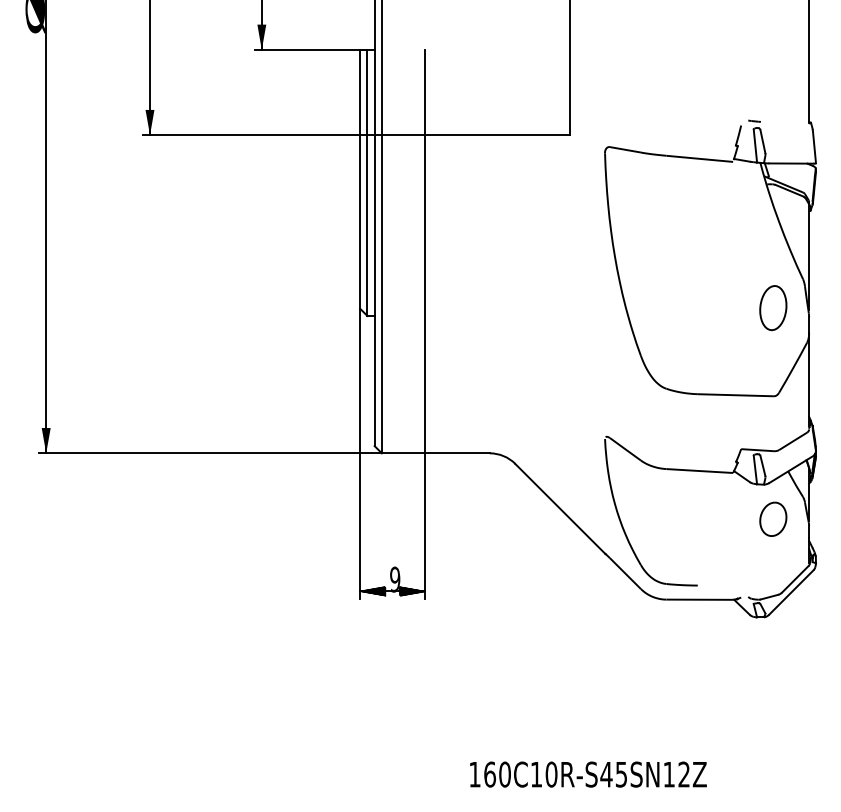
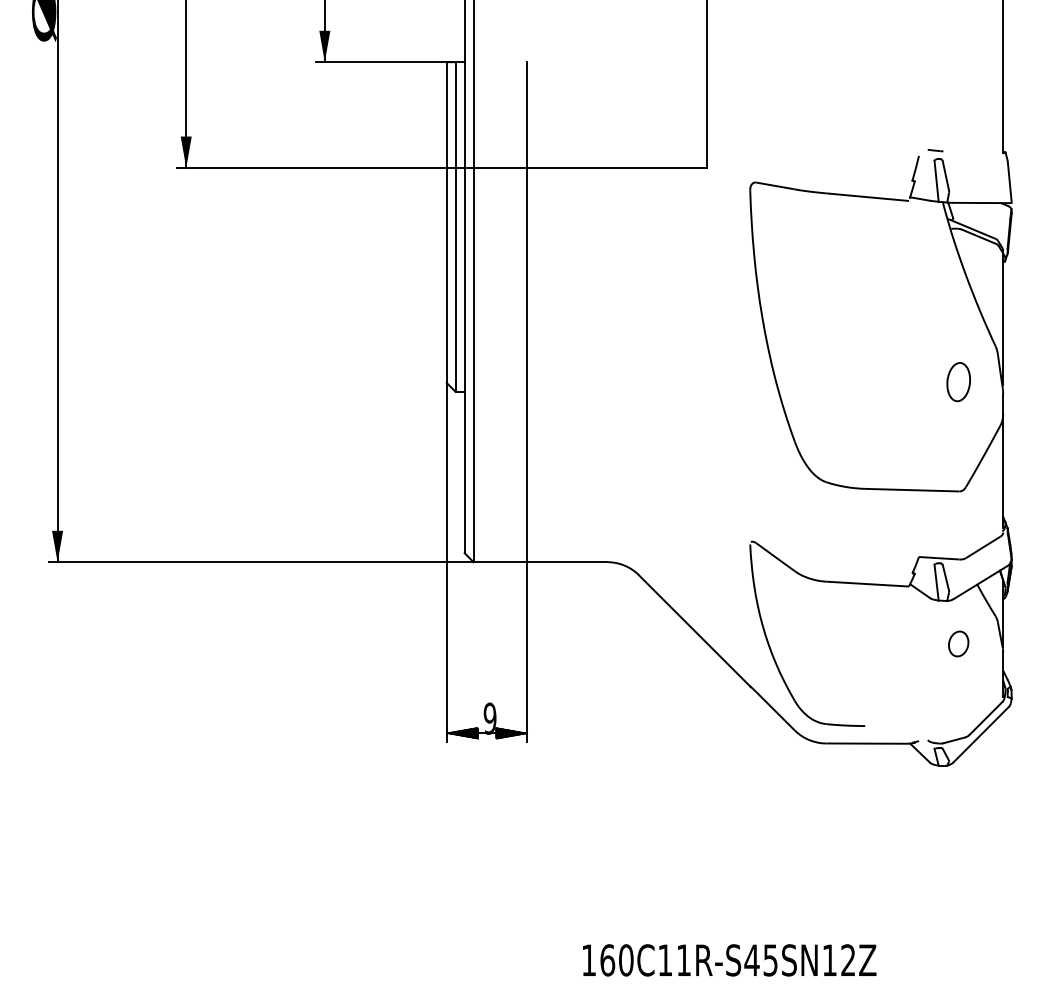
part: (773, 307) -> (958, 381), size x0.7
part: (773, 518) -> (958, 643), size x0.6
text: (551, 774) -> (683, 960), 160C10R-S45SN12Z -> 160C11R-S45SN12Z

